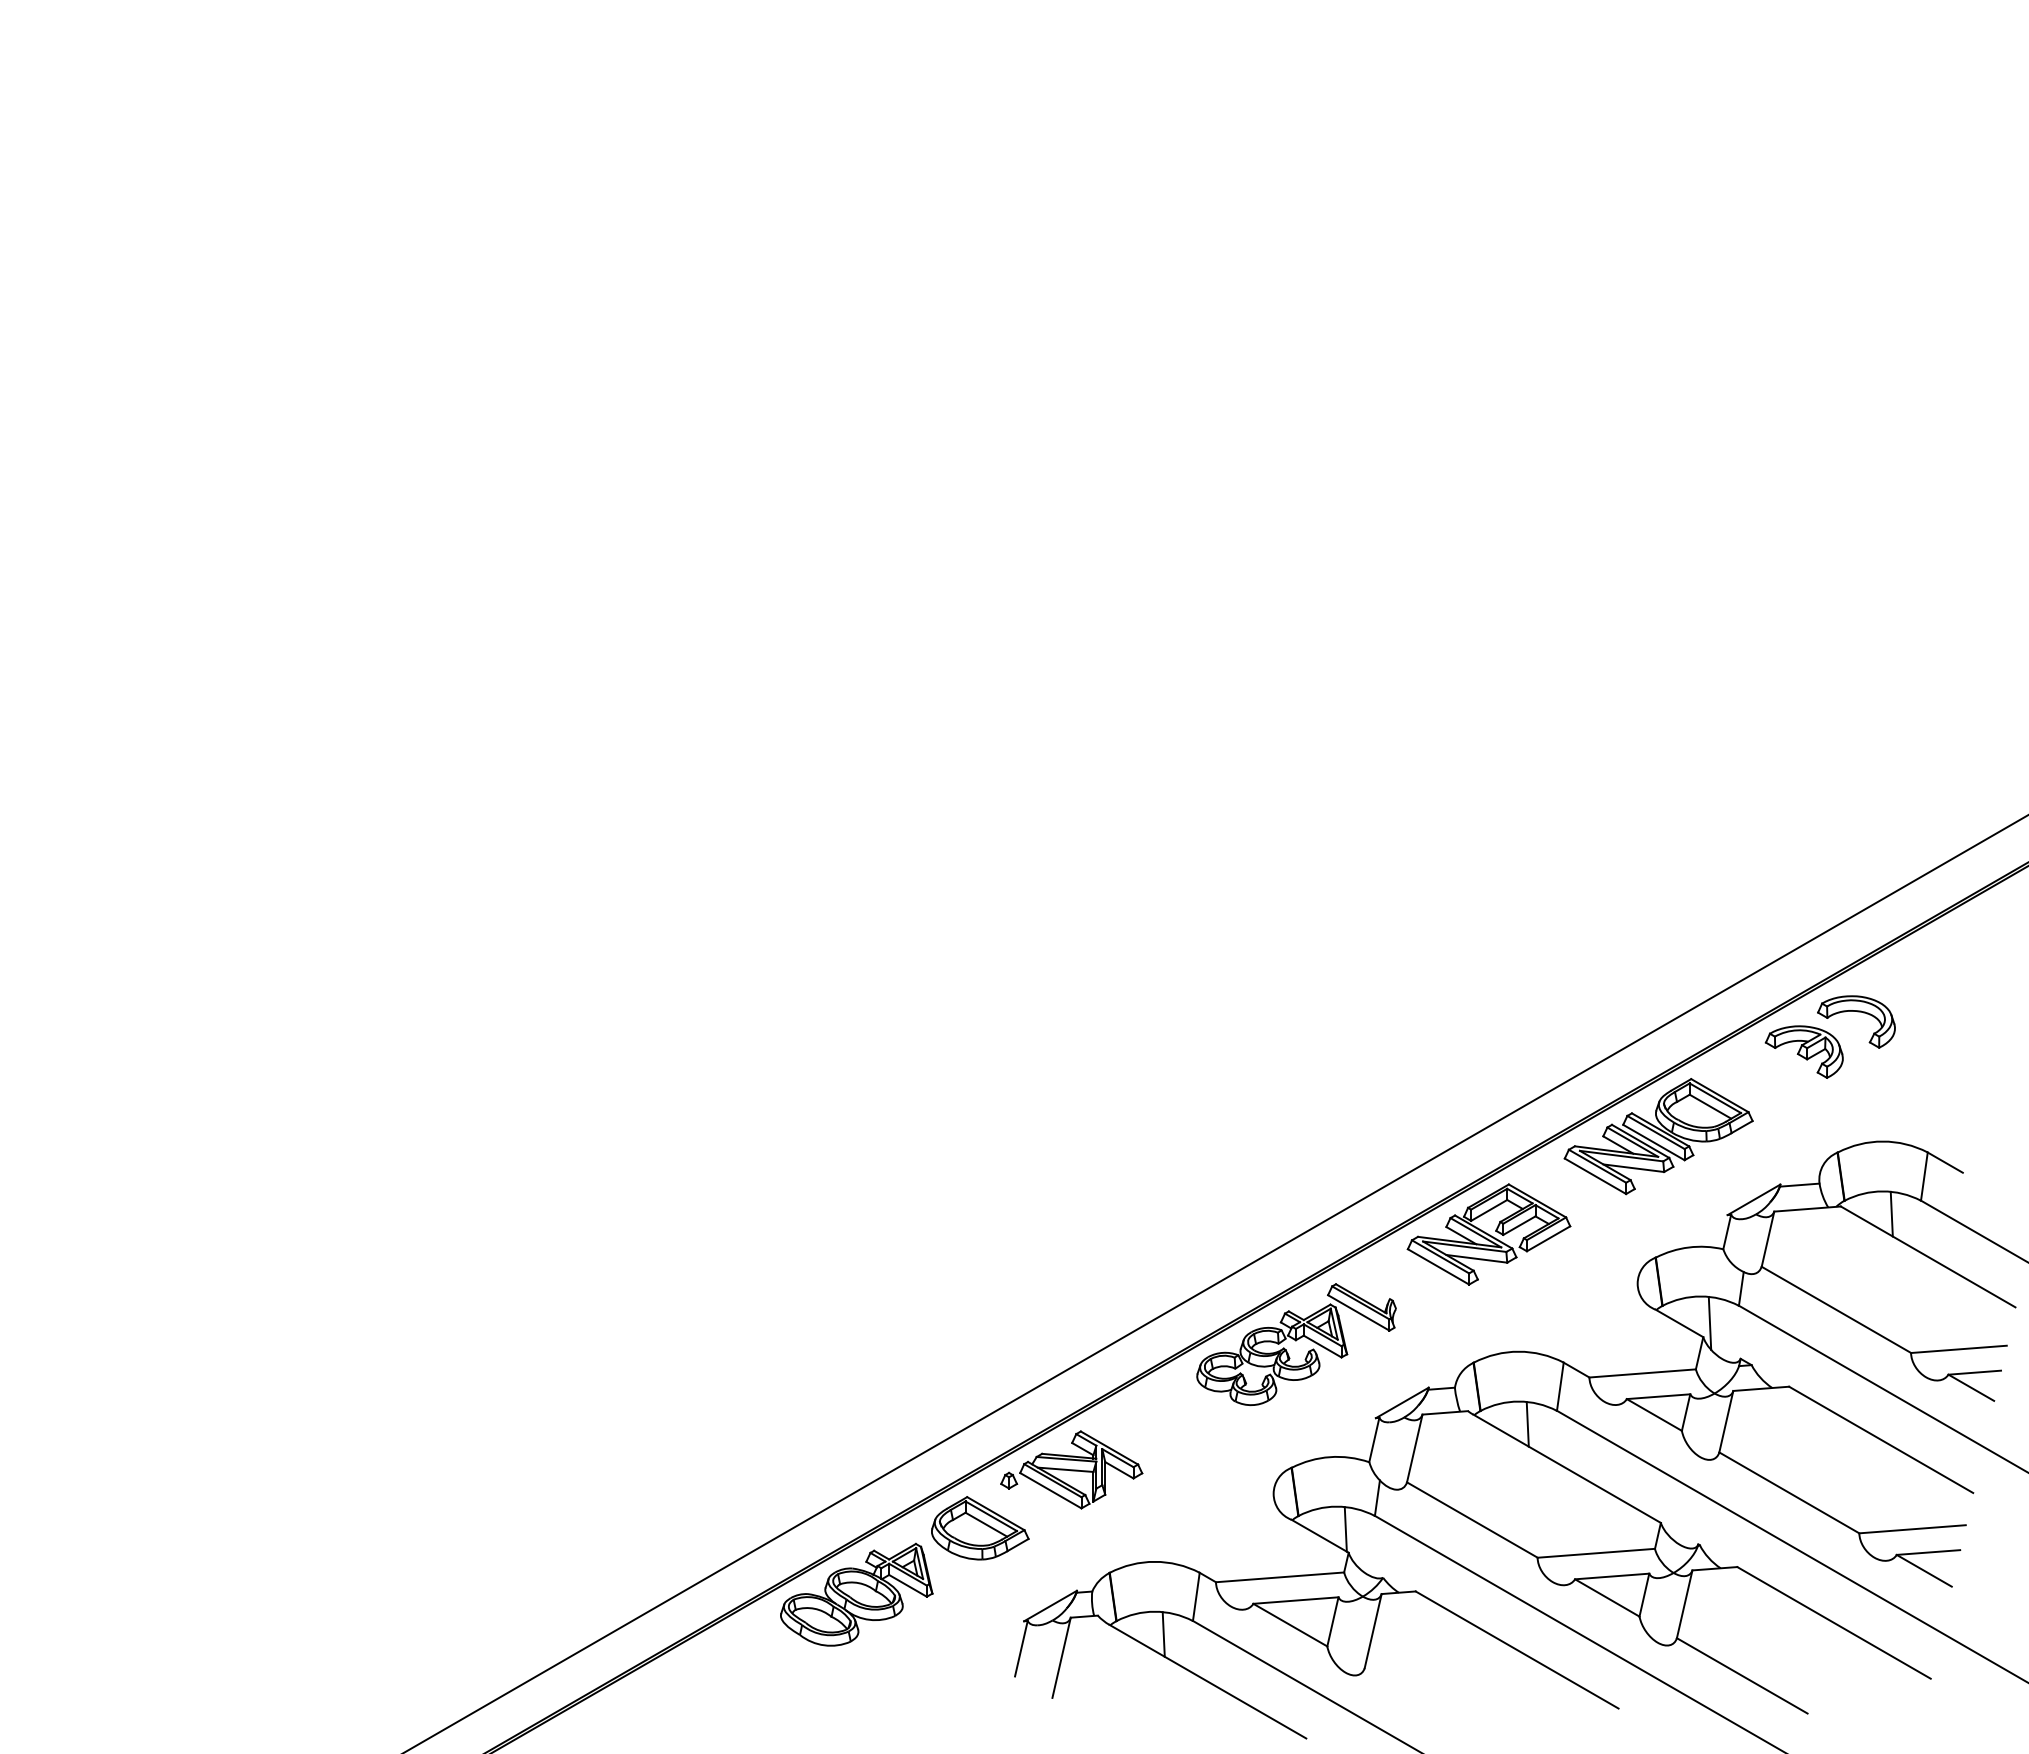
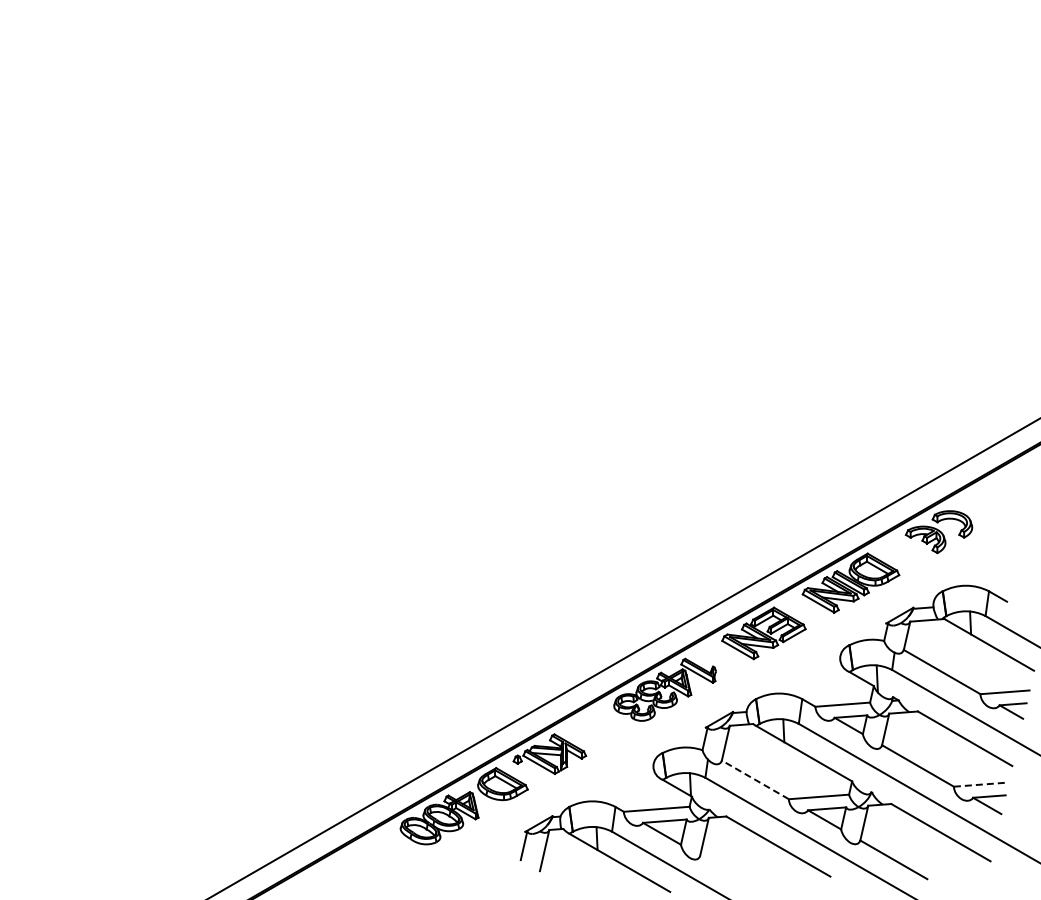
line: (1472, 1519) -> (755, 779), solid -> dashed
line: (1913, 1529) -> (981, 784), solid -> dashed

